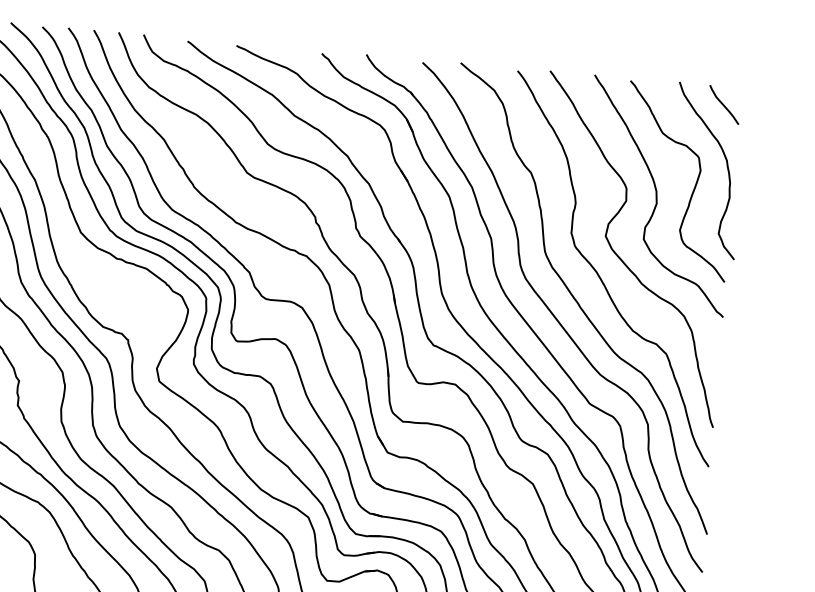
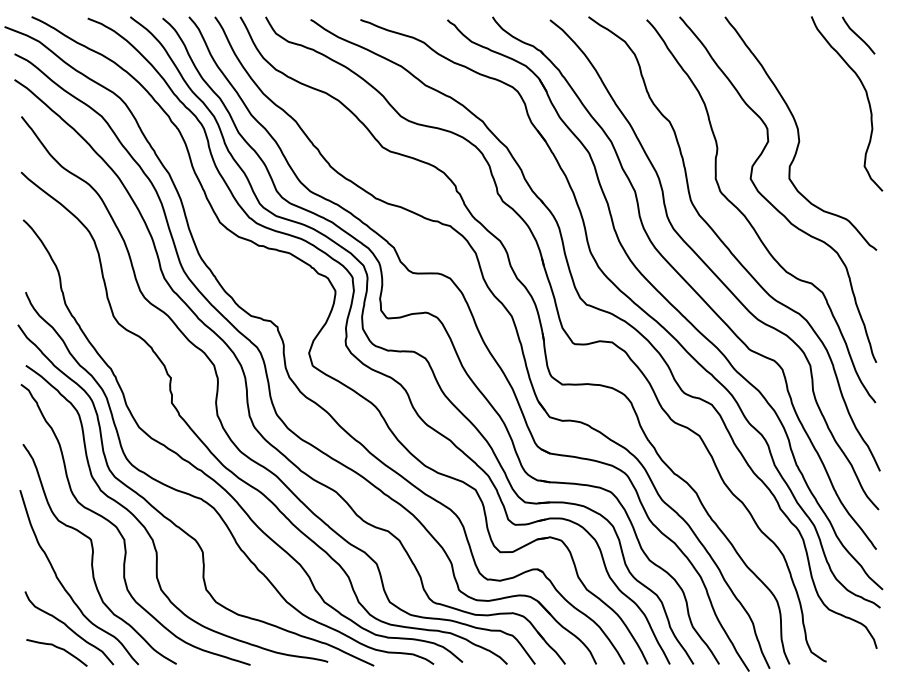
curve: (694, 187) -> (835, 121), removed

